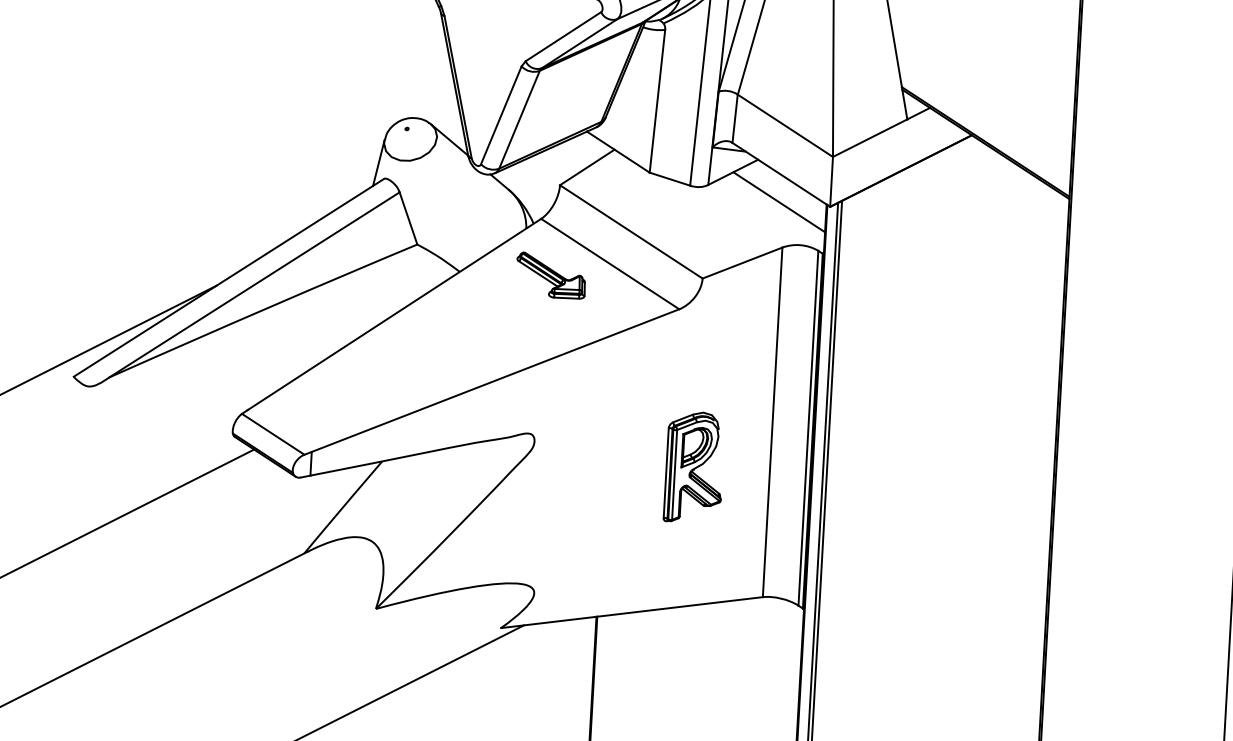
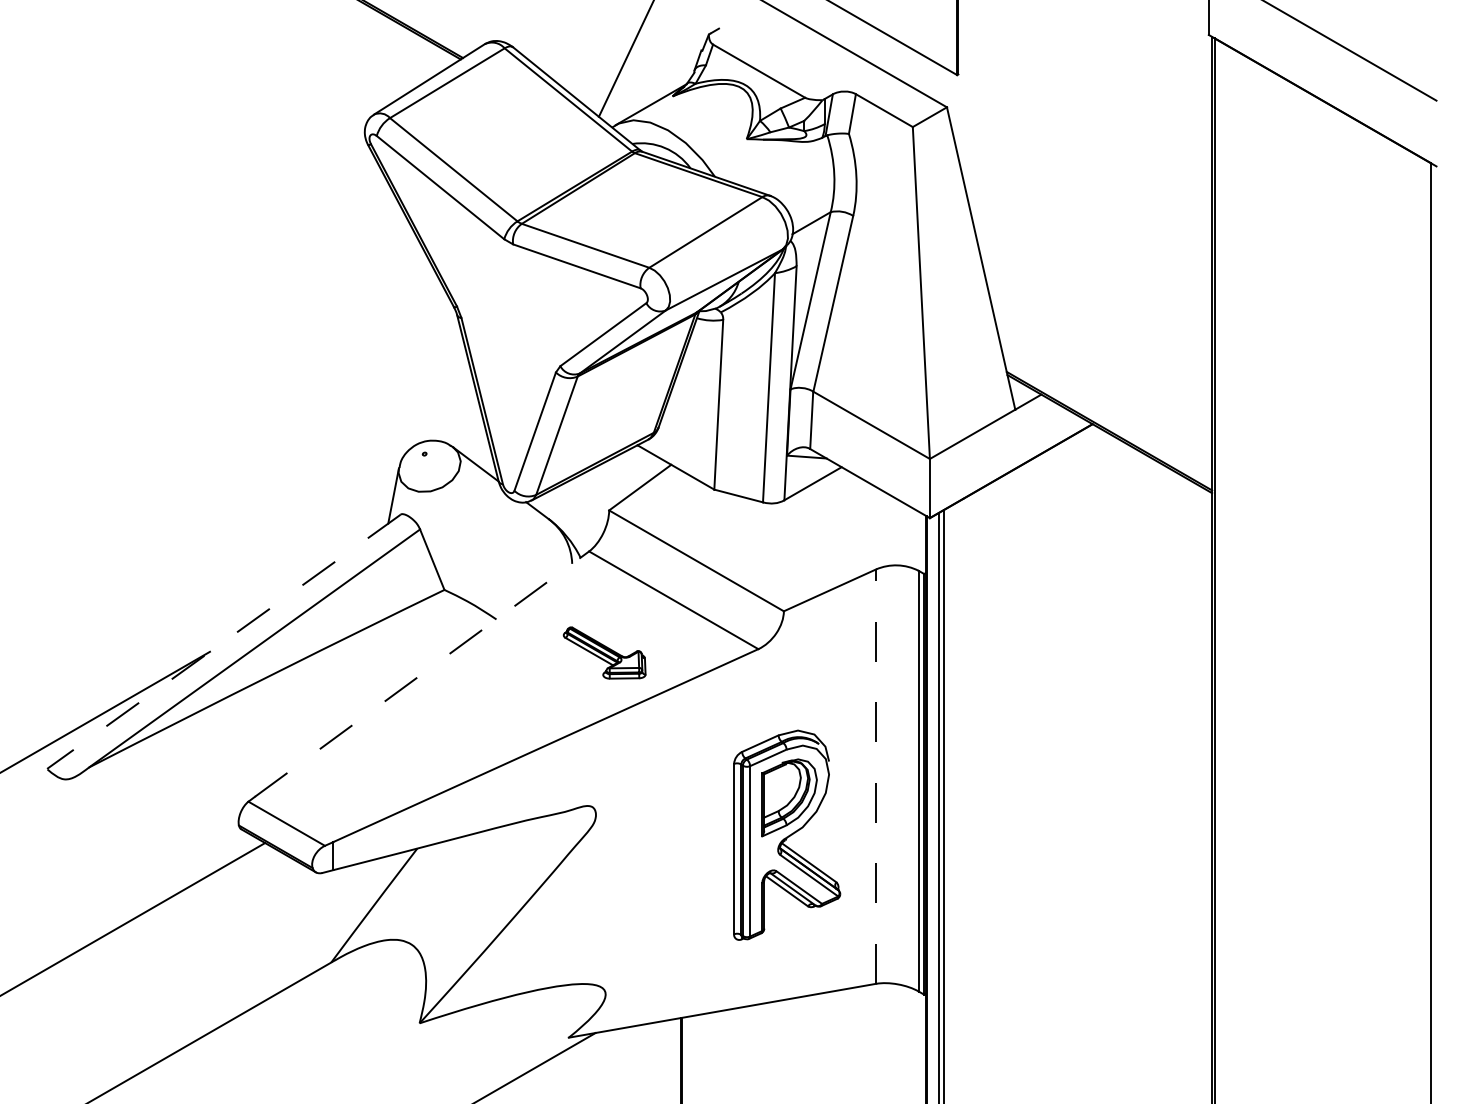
line: (779, 201) -> (869, 515), removed
part: (551, 275) -> (604, 652), moved
line: (228, 277) -> (223, 641), solid -> dashed
line: (394, 313) -> (422, 673), solid -> dashed
line: (772, 422) -> (876, 776), solid -> dashed
part: (694, 466) -> (786, 834), size x1.6

